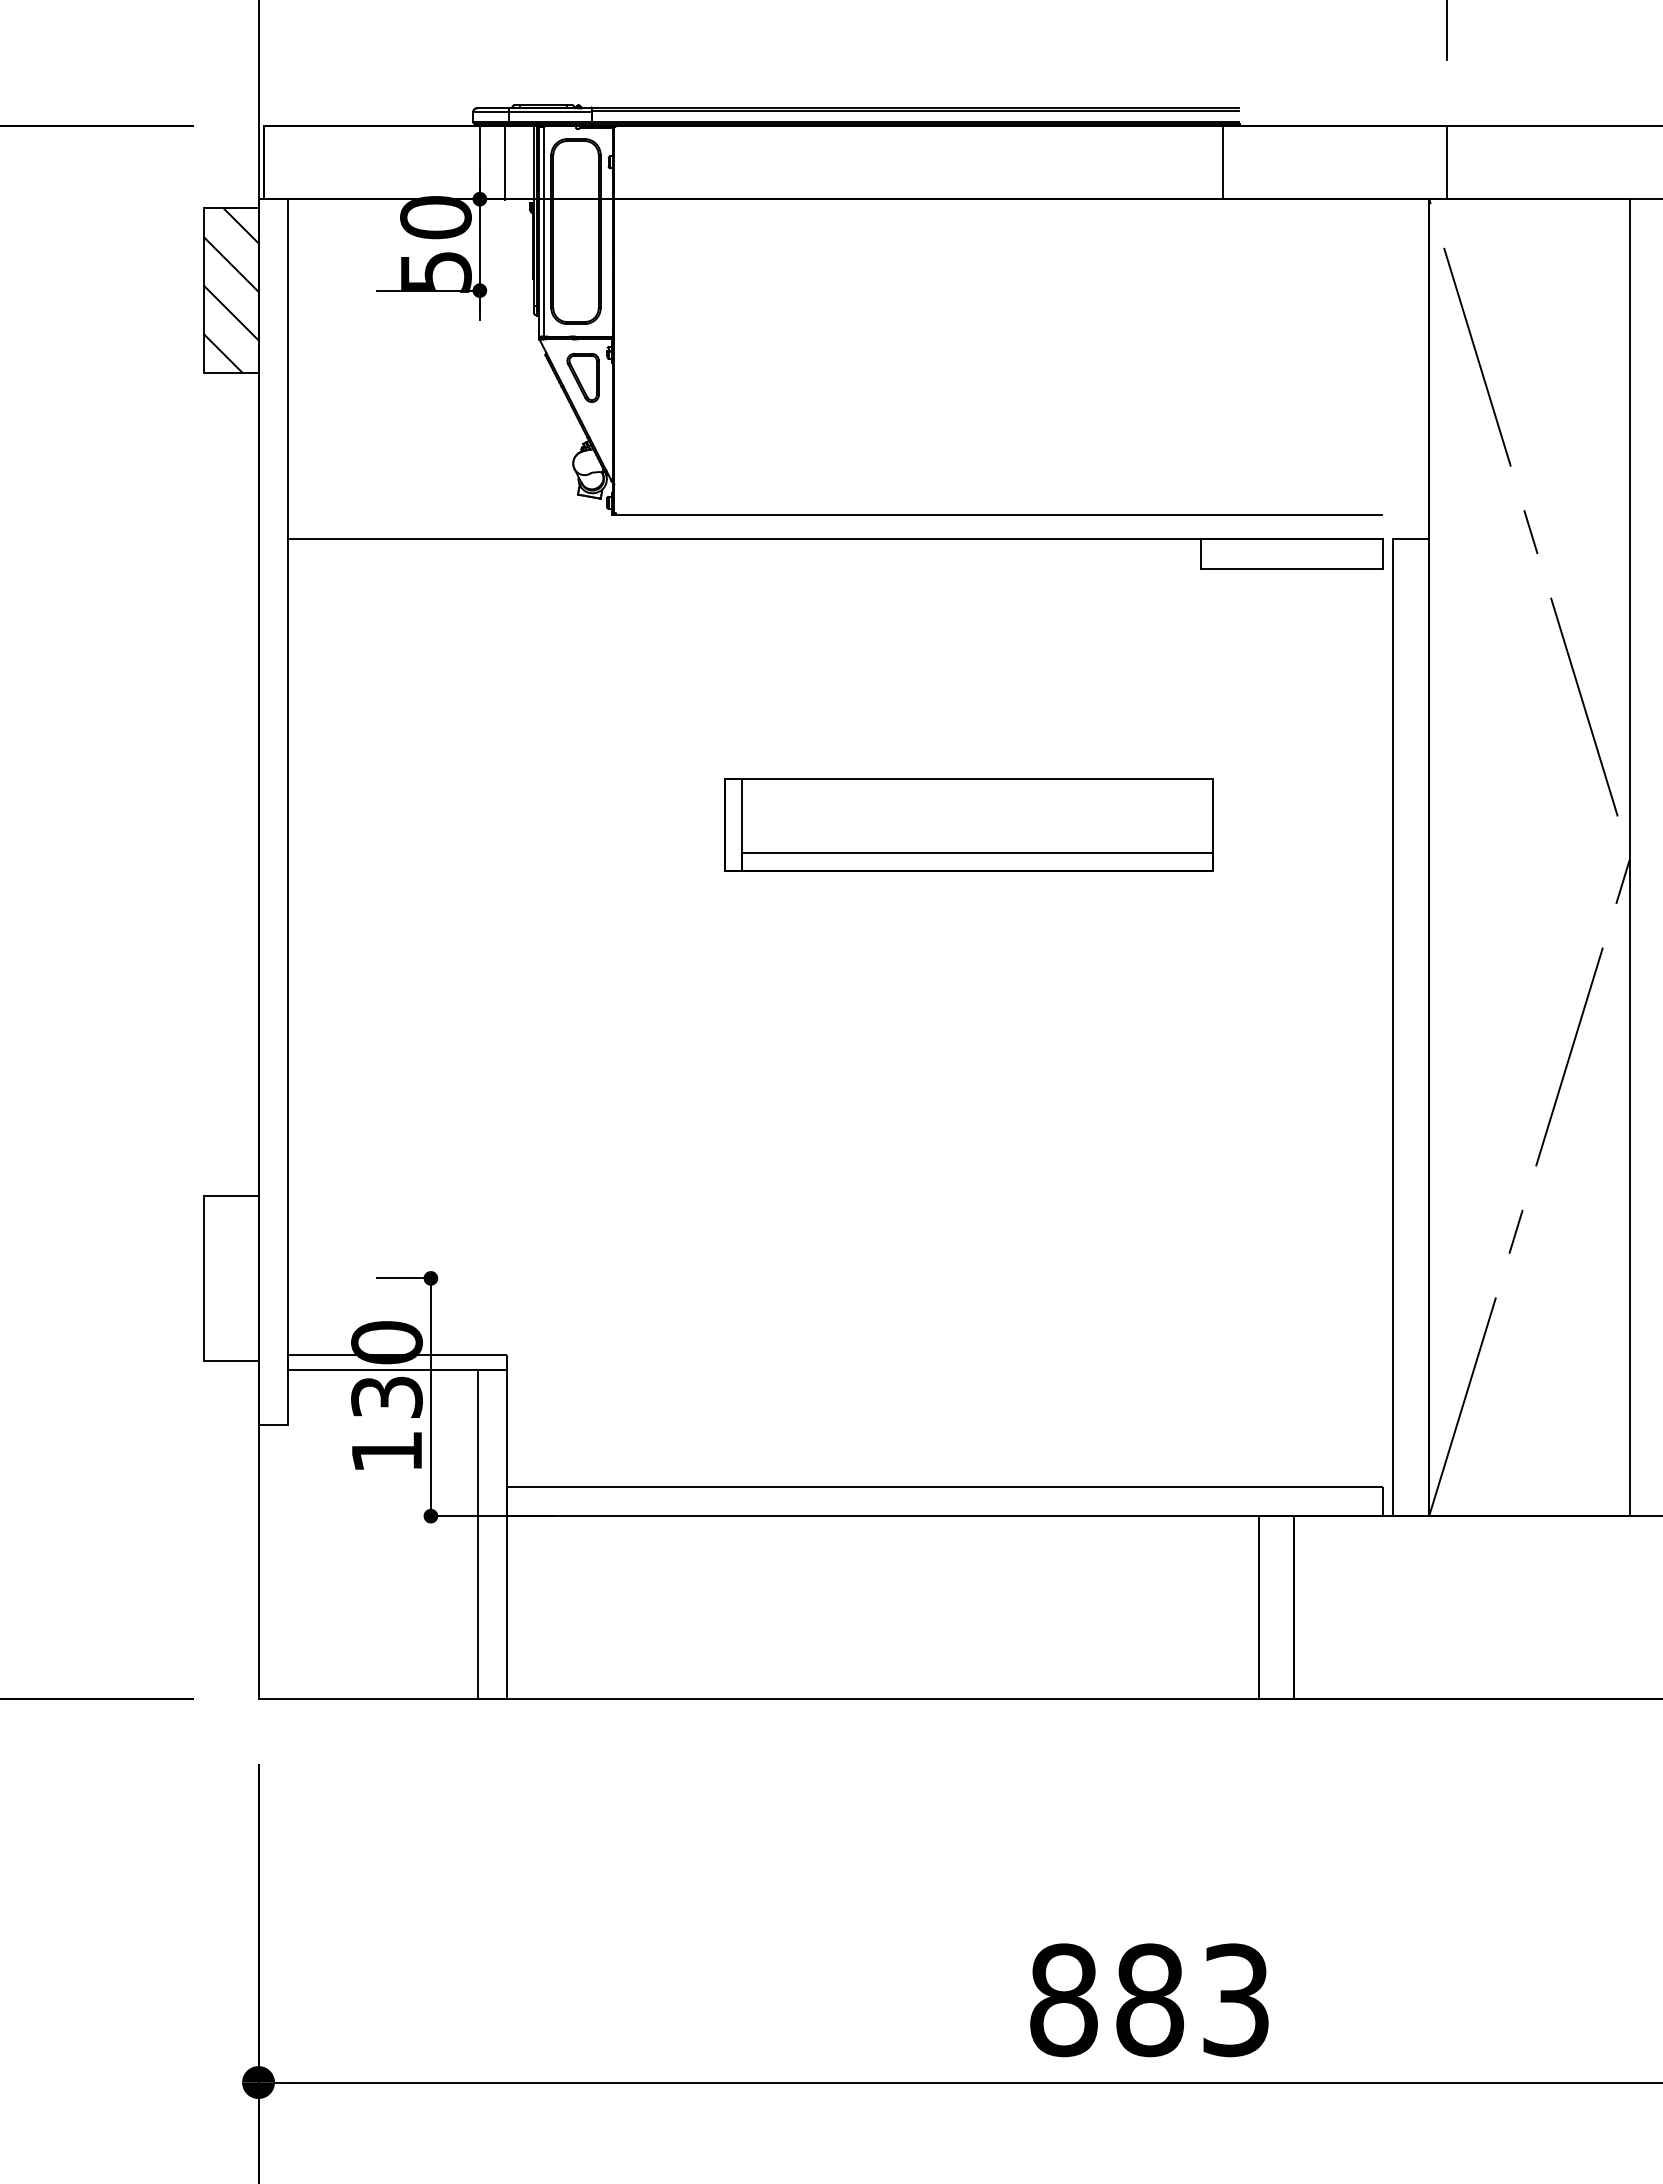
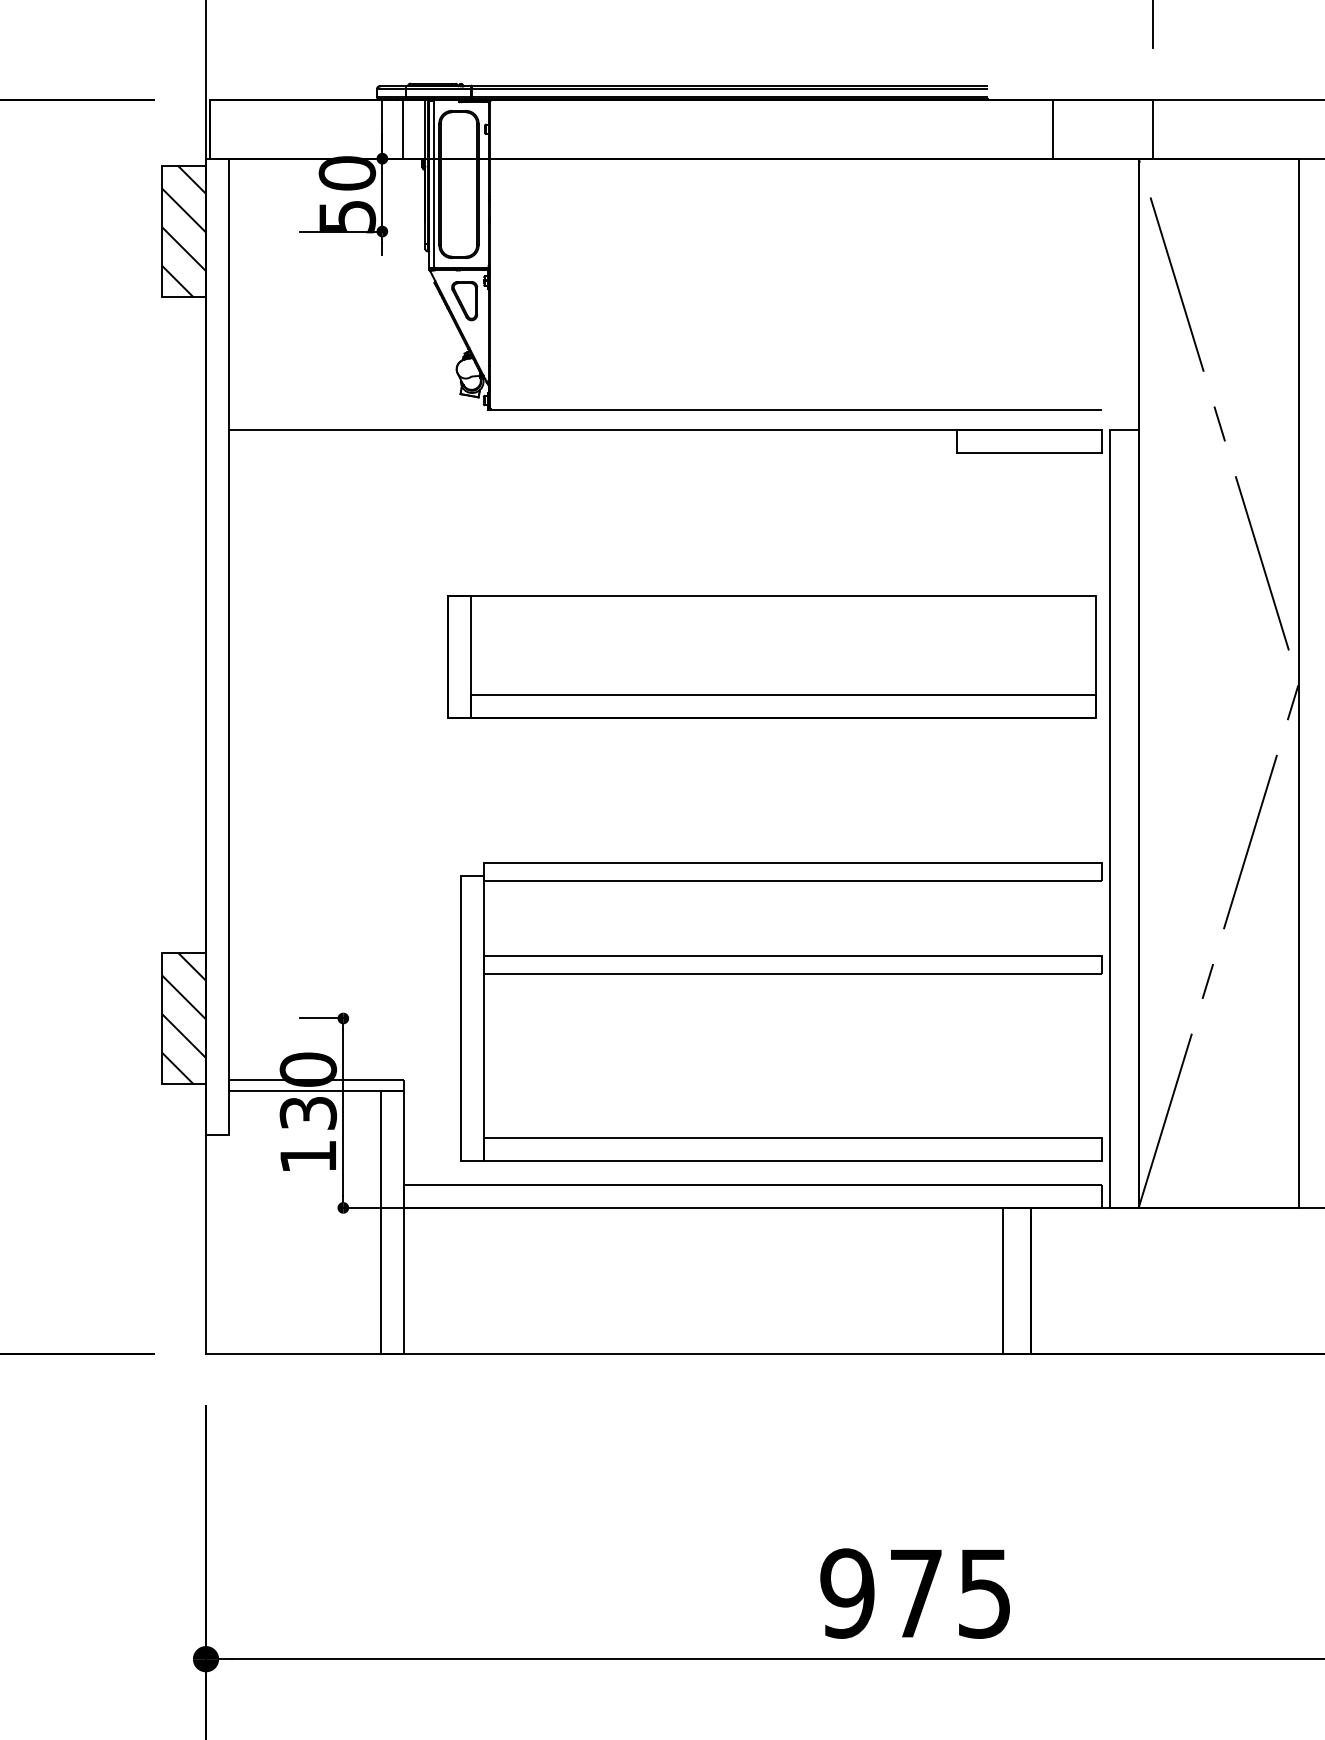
line: (1223, 162) -> (1052, 129), moved
part: (968, 824) -> (771, 656), size x1.67
part: (980, 1222) -> (781, 973), added
hatch: (230, 1278) -> (183, 1018), added
text: (1148, 2000) -> (915, 1593), 883 -> 975

